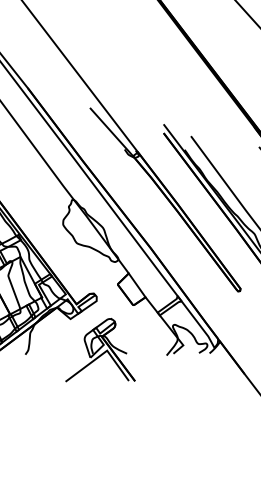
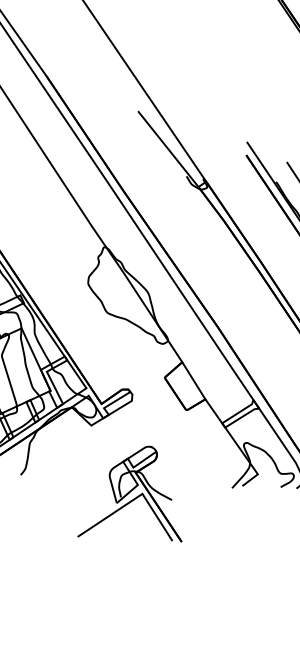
part: (100, 350) -> (132, 493), moved

